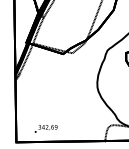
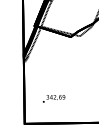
text: (45, 128) -> (53, 98), moved

